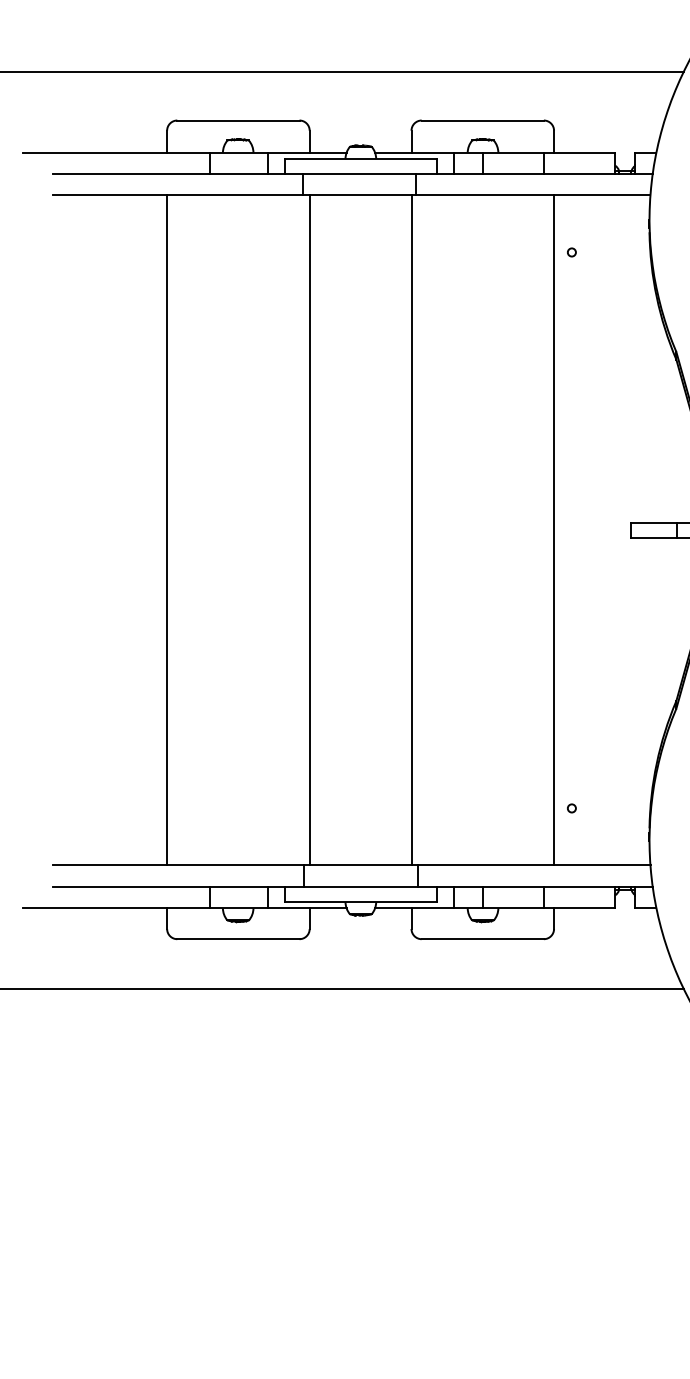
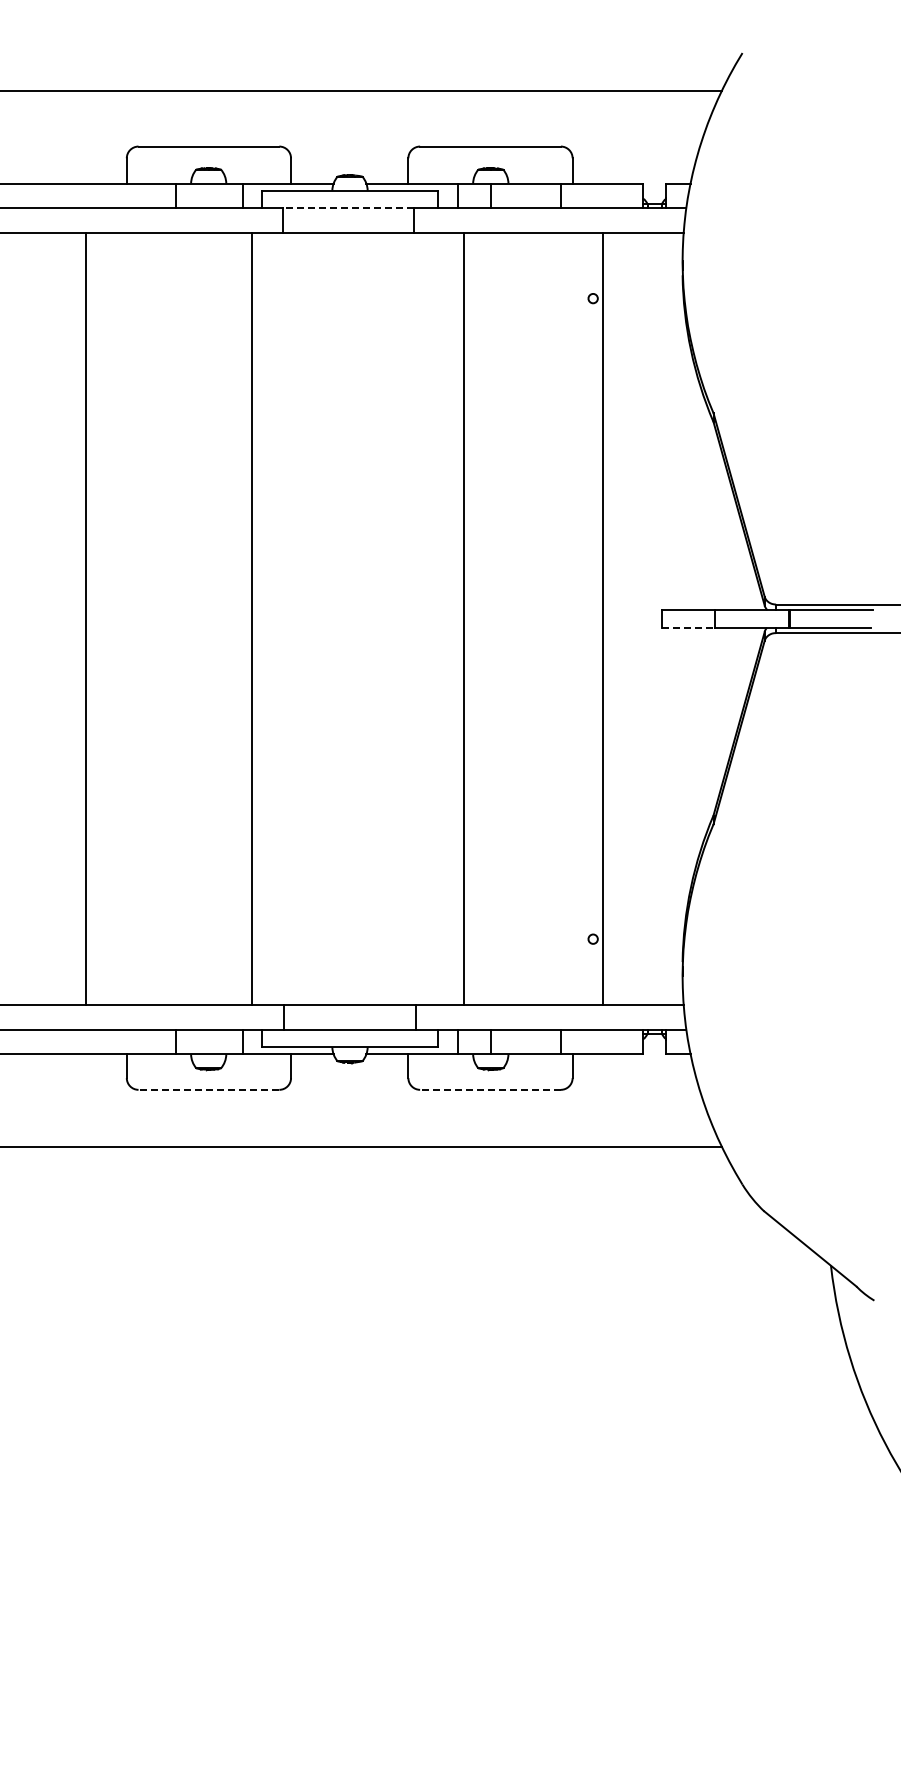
line: (359, 174) -> (348, 208), solid -> dashed
line: (166, 530) -> (85, 618), moved
line: (310, 530) -> (252, 618), moved
line: (411, 530) -> (464, 618), moved
line: (553, 530) -> (602, 618), moved
line: (654, 537) -> (688, 627), solid -> dashed
line: (238, 938) -> (208, 1089), solid -> dashed
line: (482, 938) -> (490, 1089), solid -> dashed

